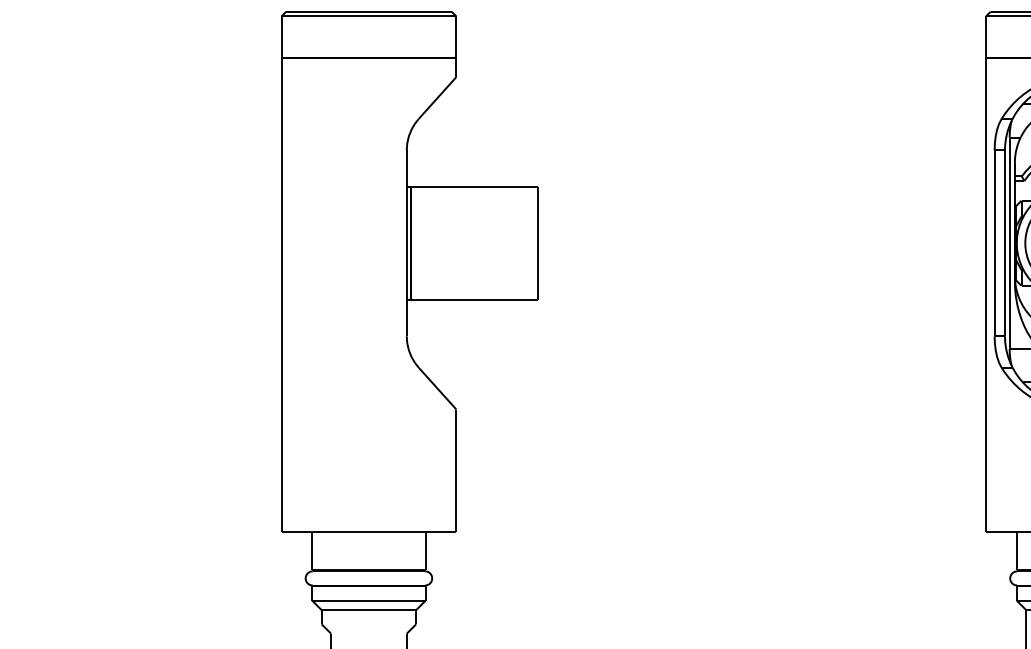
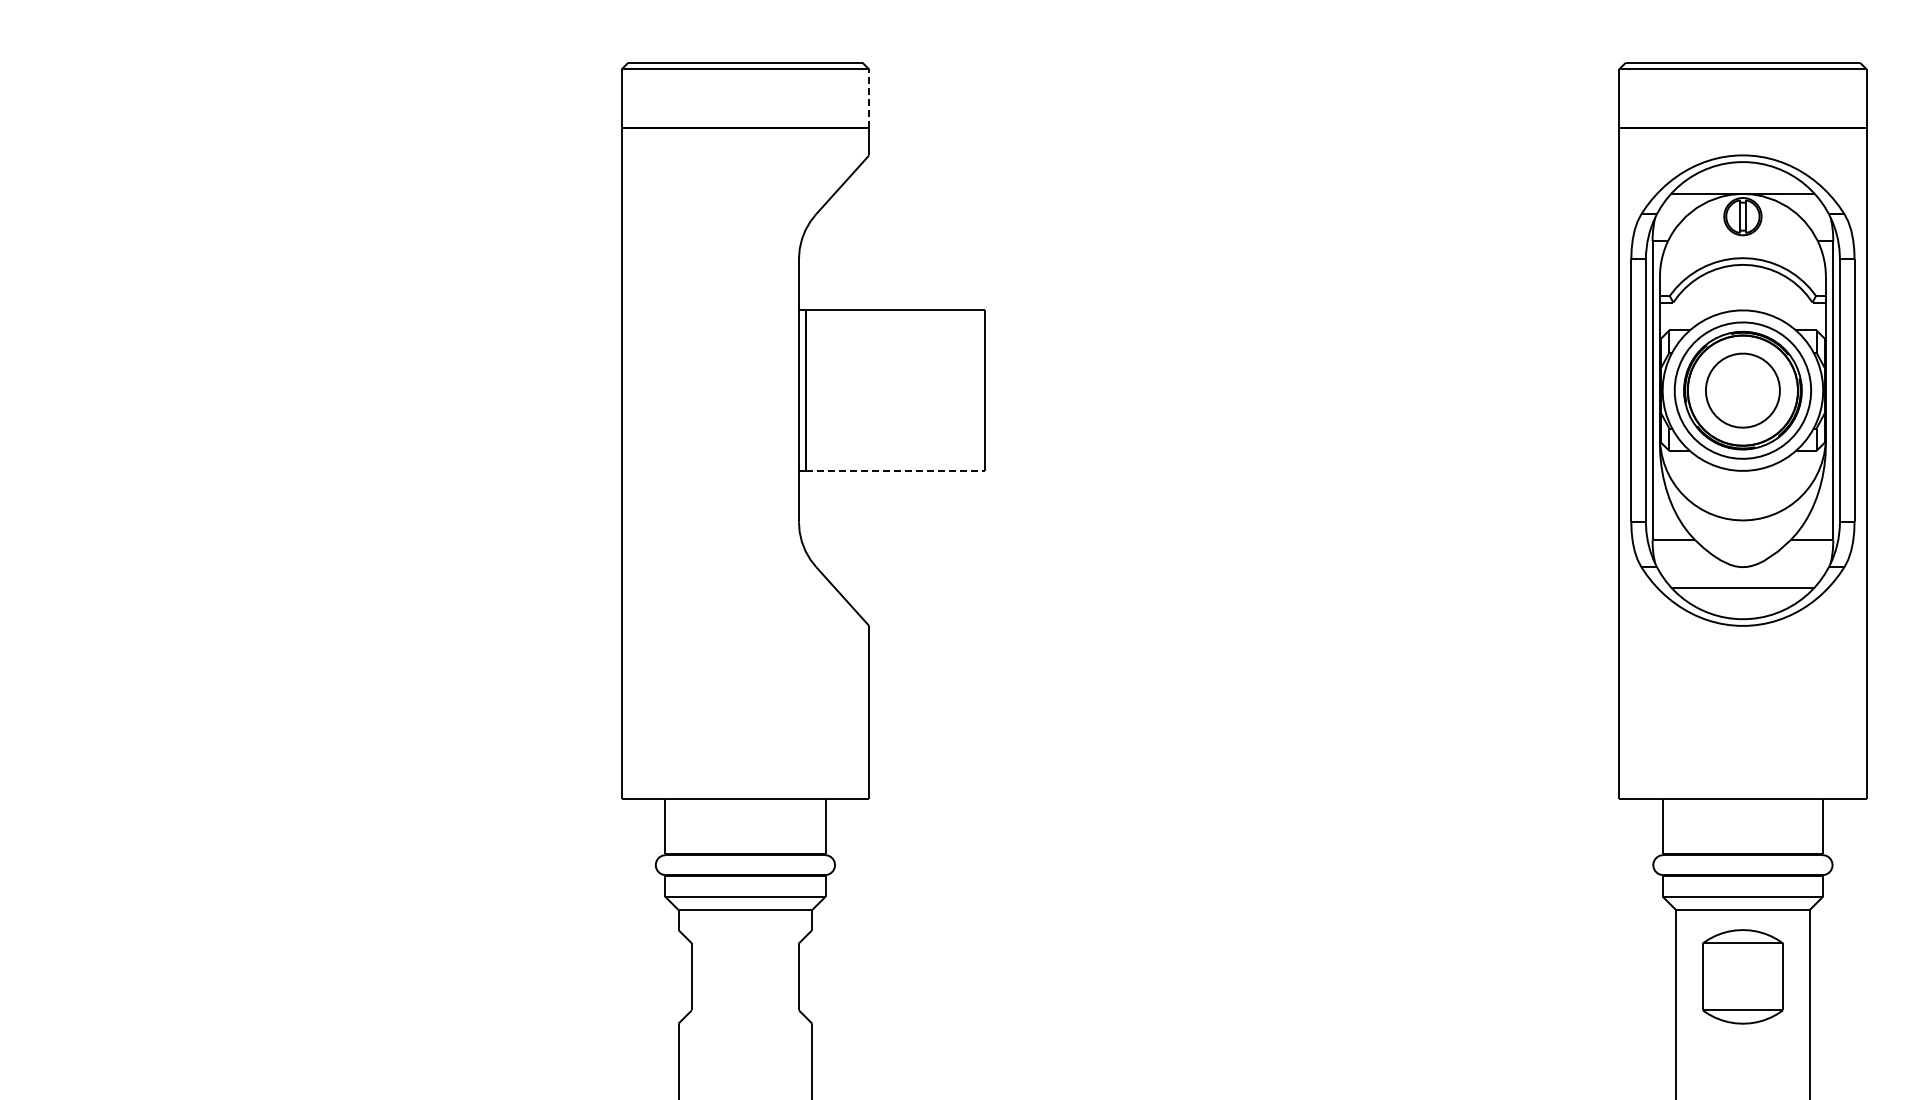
line: (456, 36) -> (869, 98), solid -> dashed
line: (474, 299) -> (895, 470), solid -> dashed

